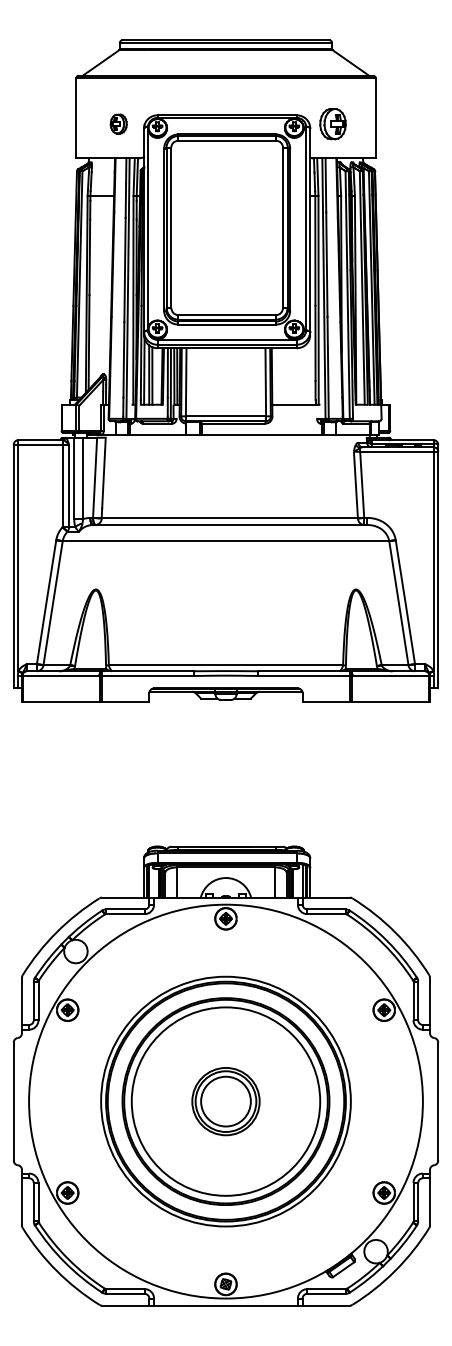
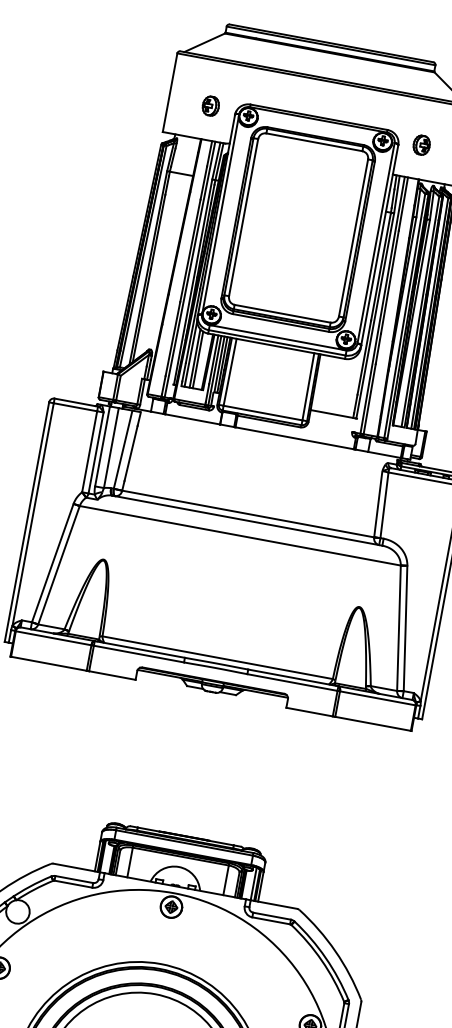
part: (333, 123) -> (422, 144), size x0.62

